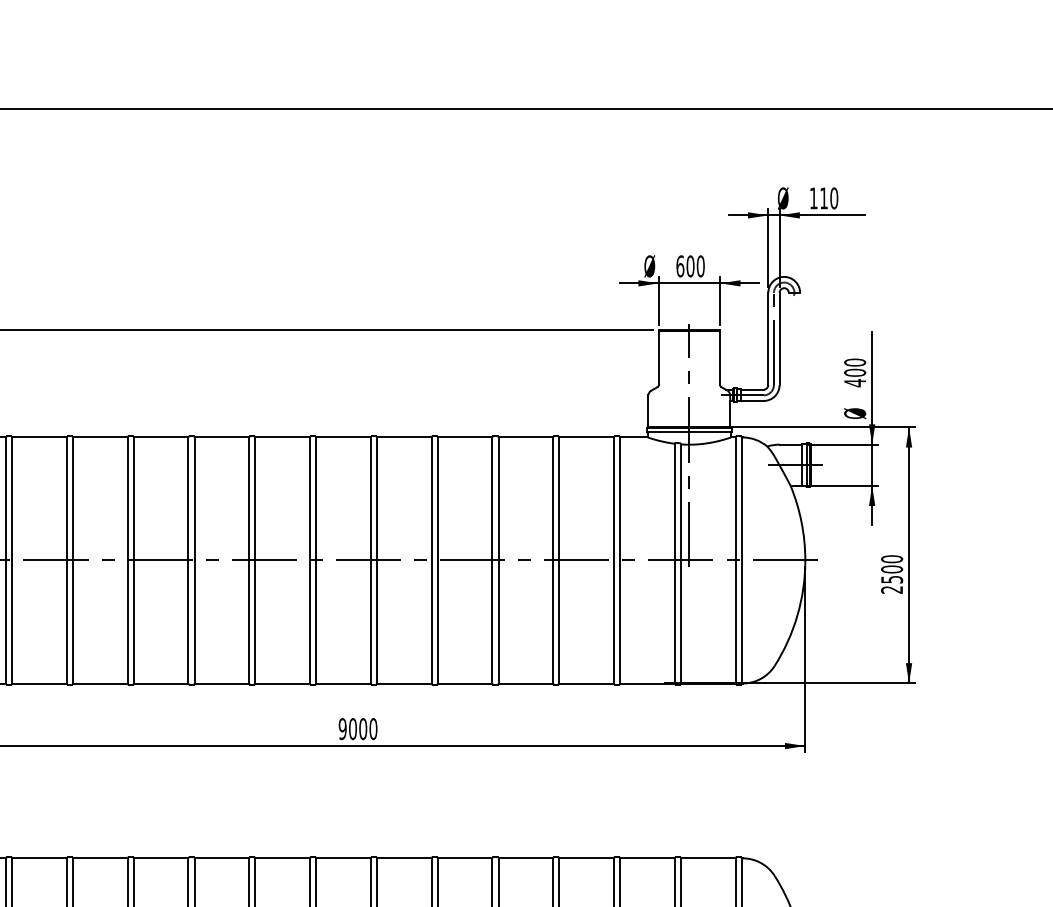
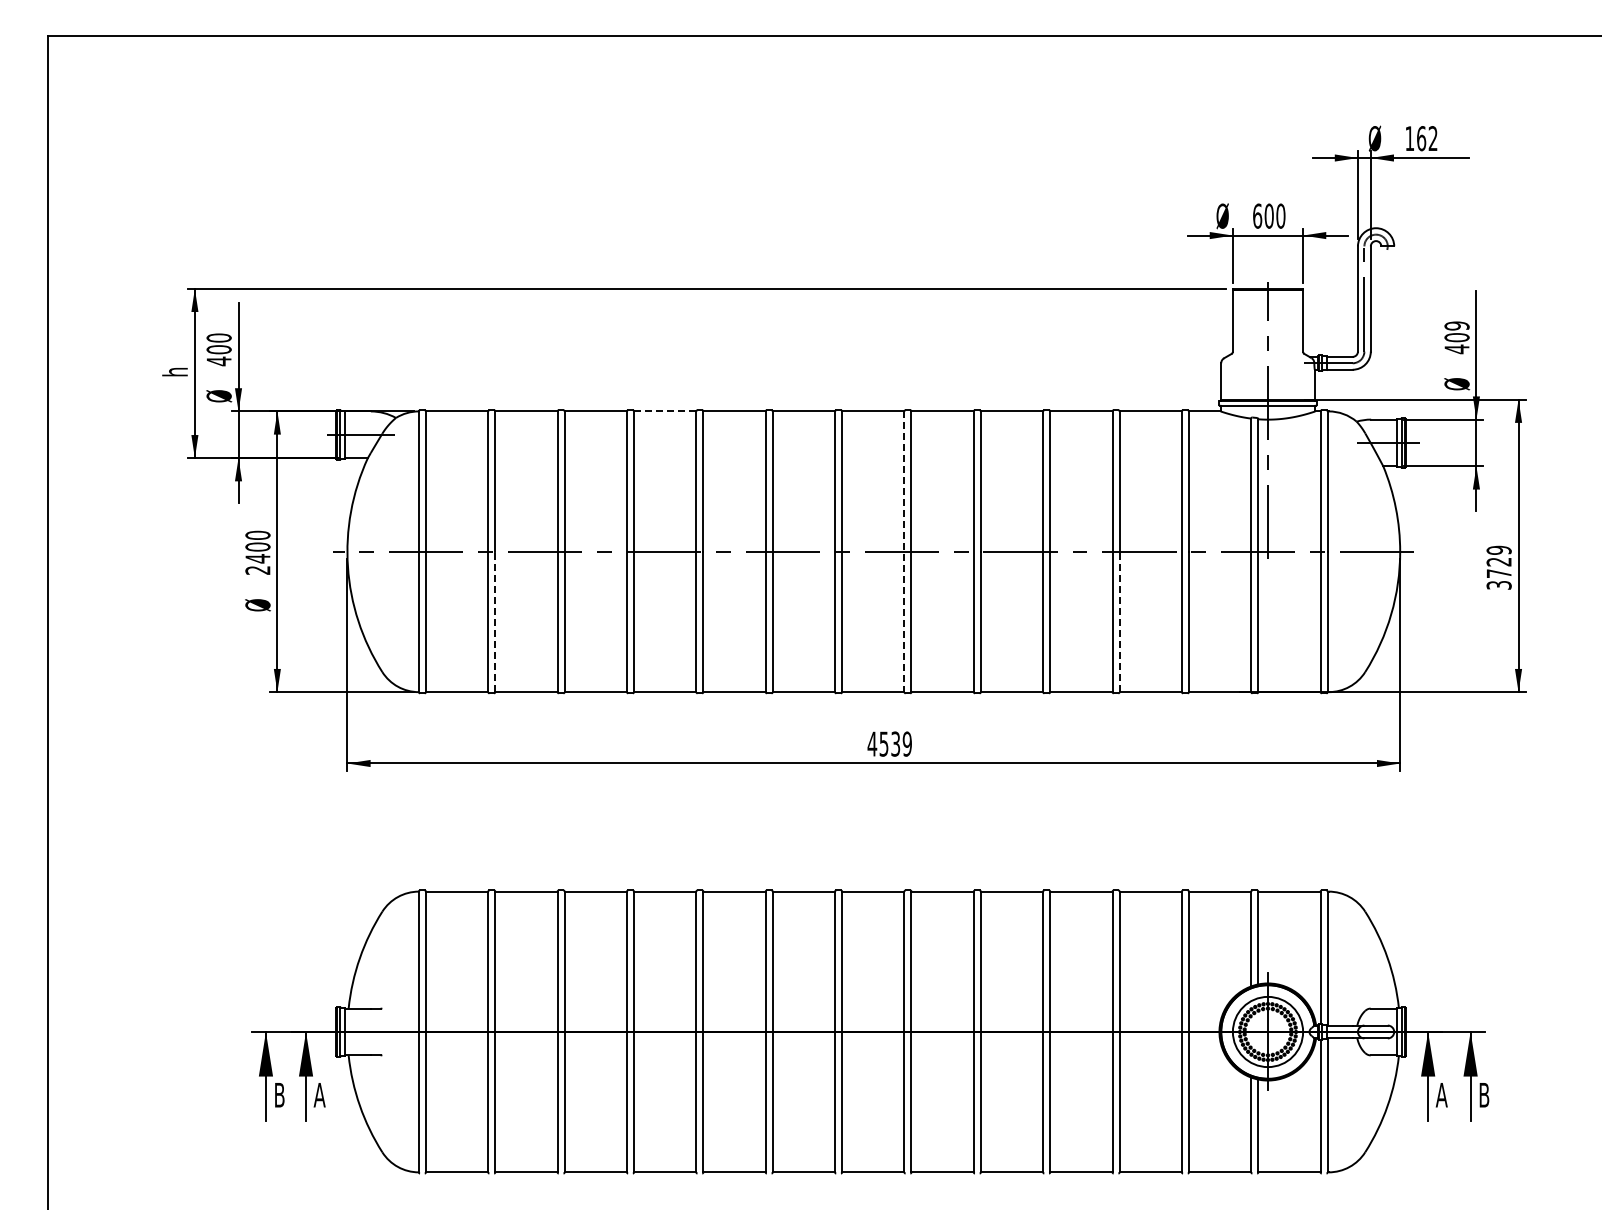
text: (829, 198) -> (1427, 138), 110 -> 162
text: (854, 362) -> (1456, 325), 400 -> 409
line: (160, 437) -> (664, 411), solid -> dashed
line: (370, 561) -> (904, 552), solid -> dashed
text: (891, 574) -> (1498, 567), 2500 -> 3729
line: (12, 621) -> (495, 621), solid -> dashed
line: (559, 621) -> (1119, 621), solid -> dashed
text: (357, 728) -> (889, 743), 9000 -> 4539

